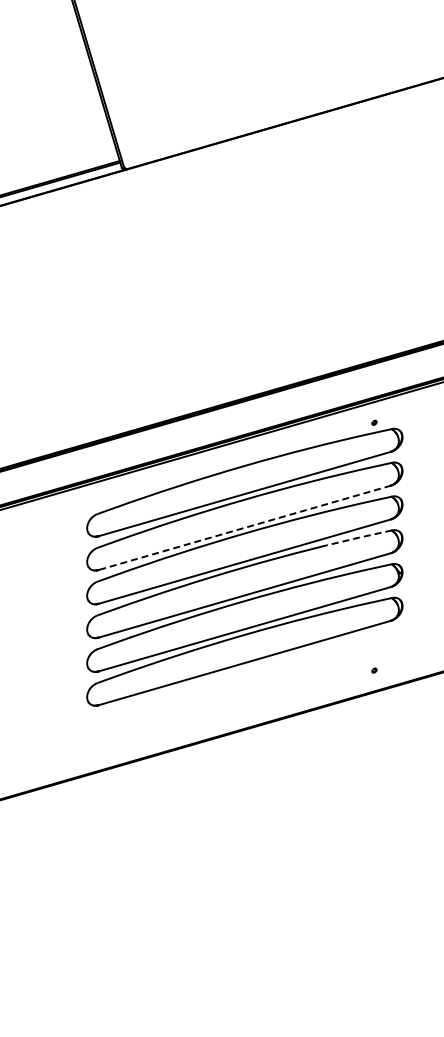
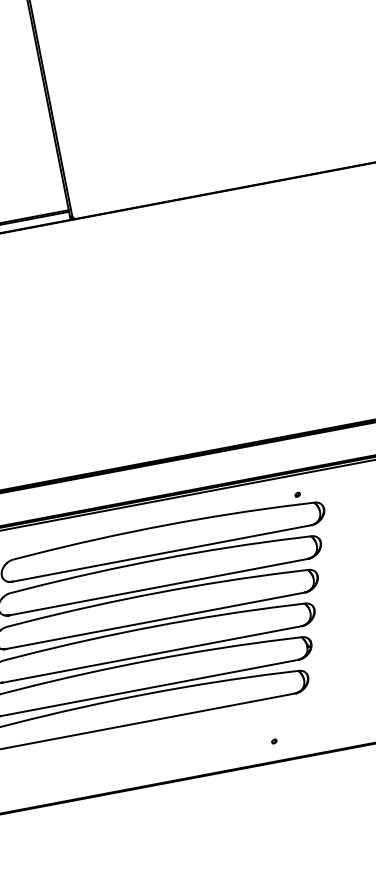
line: (244, 527) -> (158, 586), dashed -> solid
line: (359, 537) -> (271, 607), dashed -> solid

